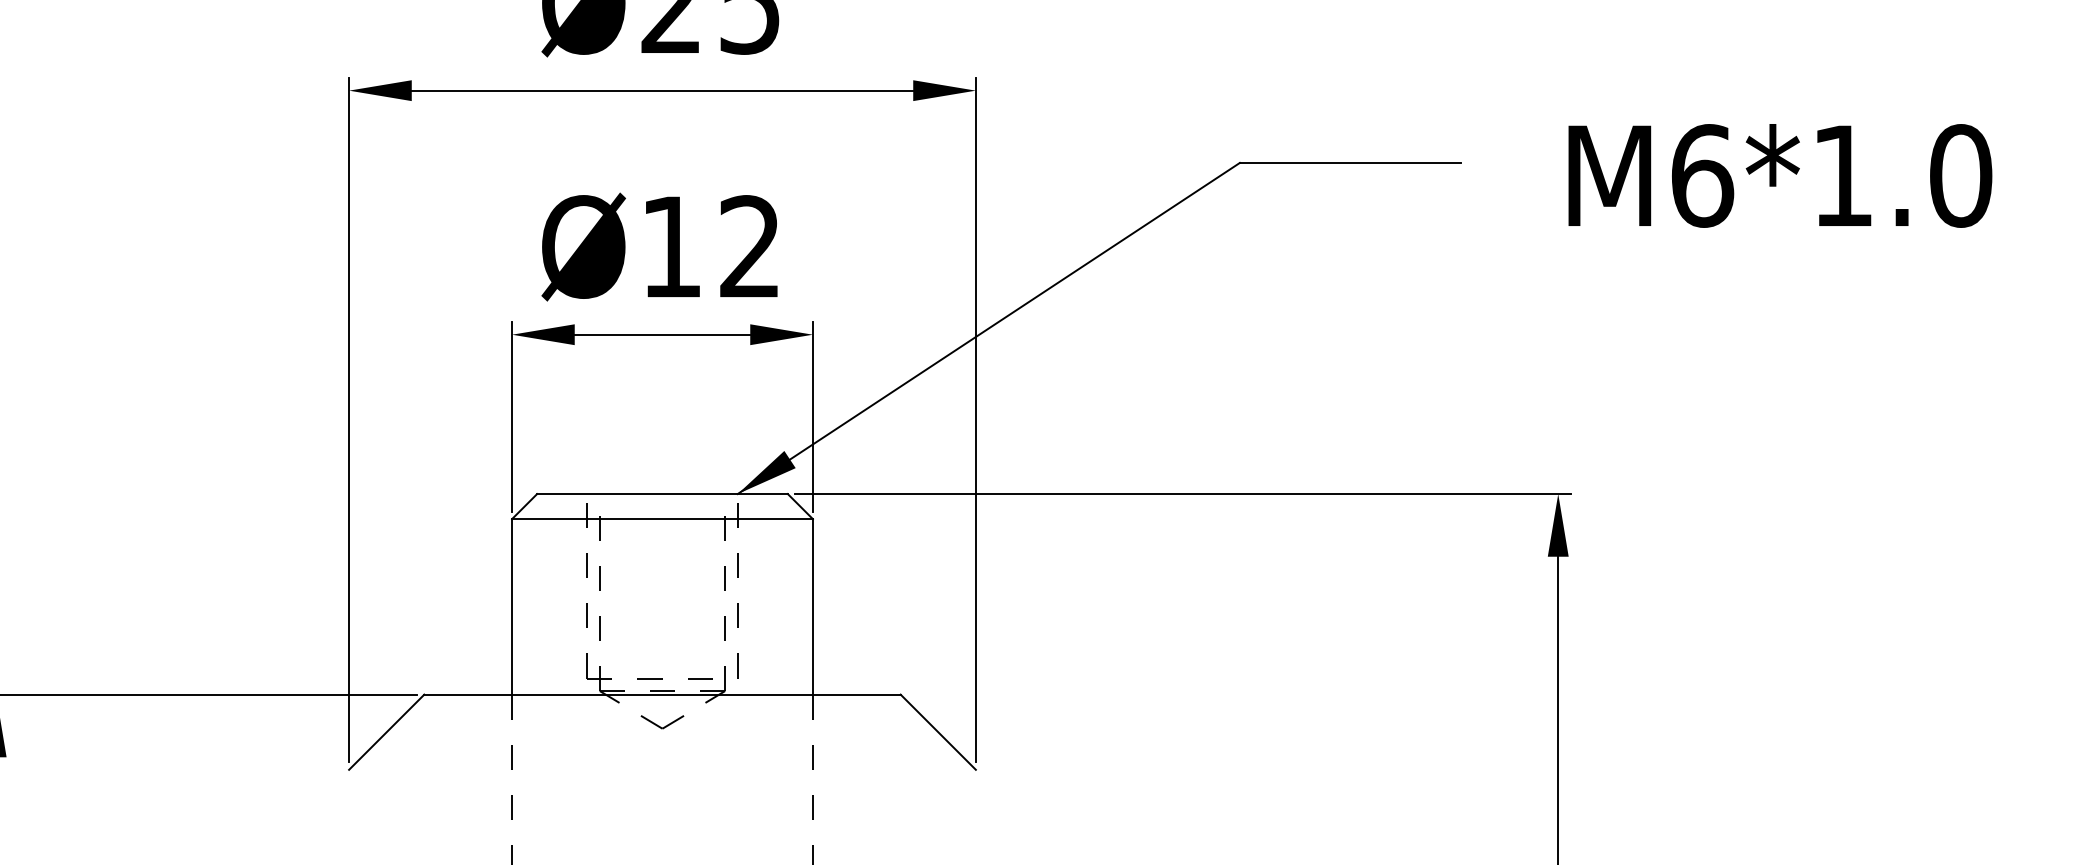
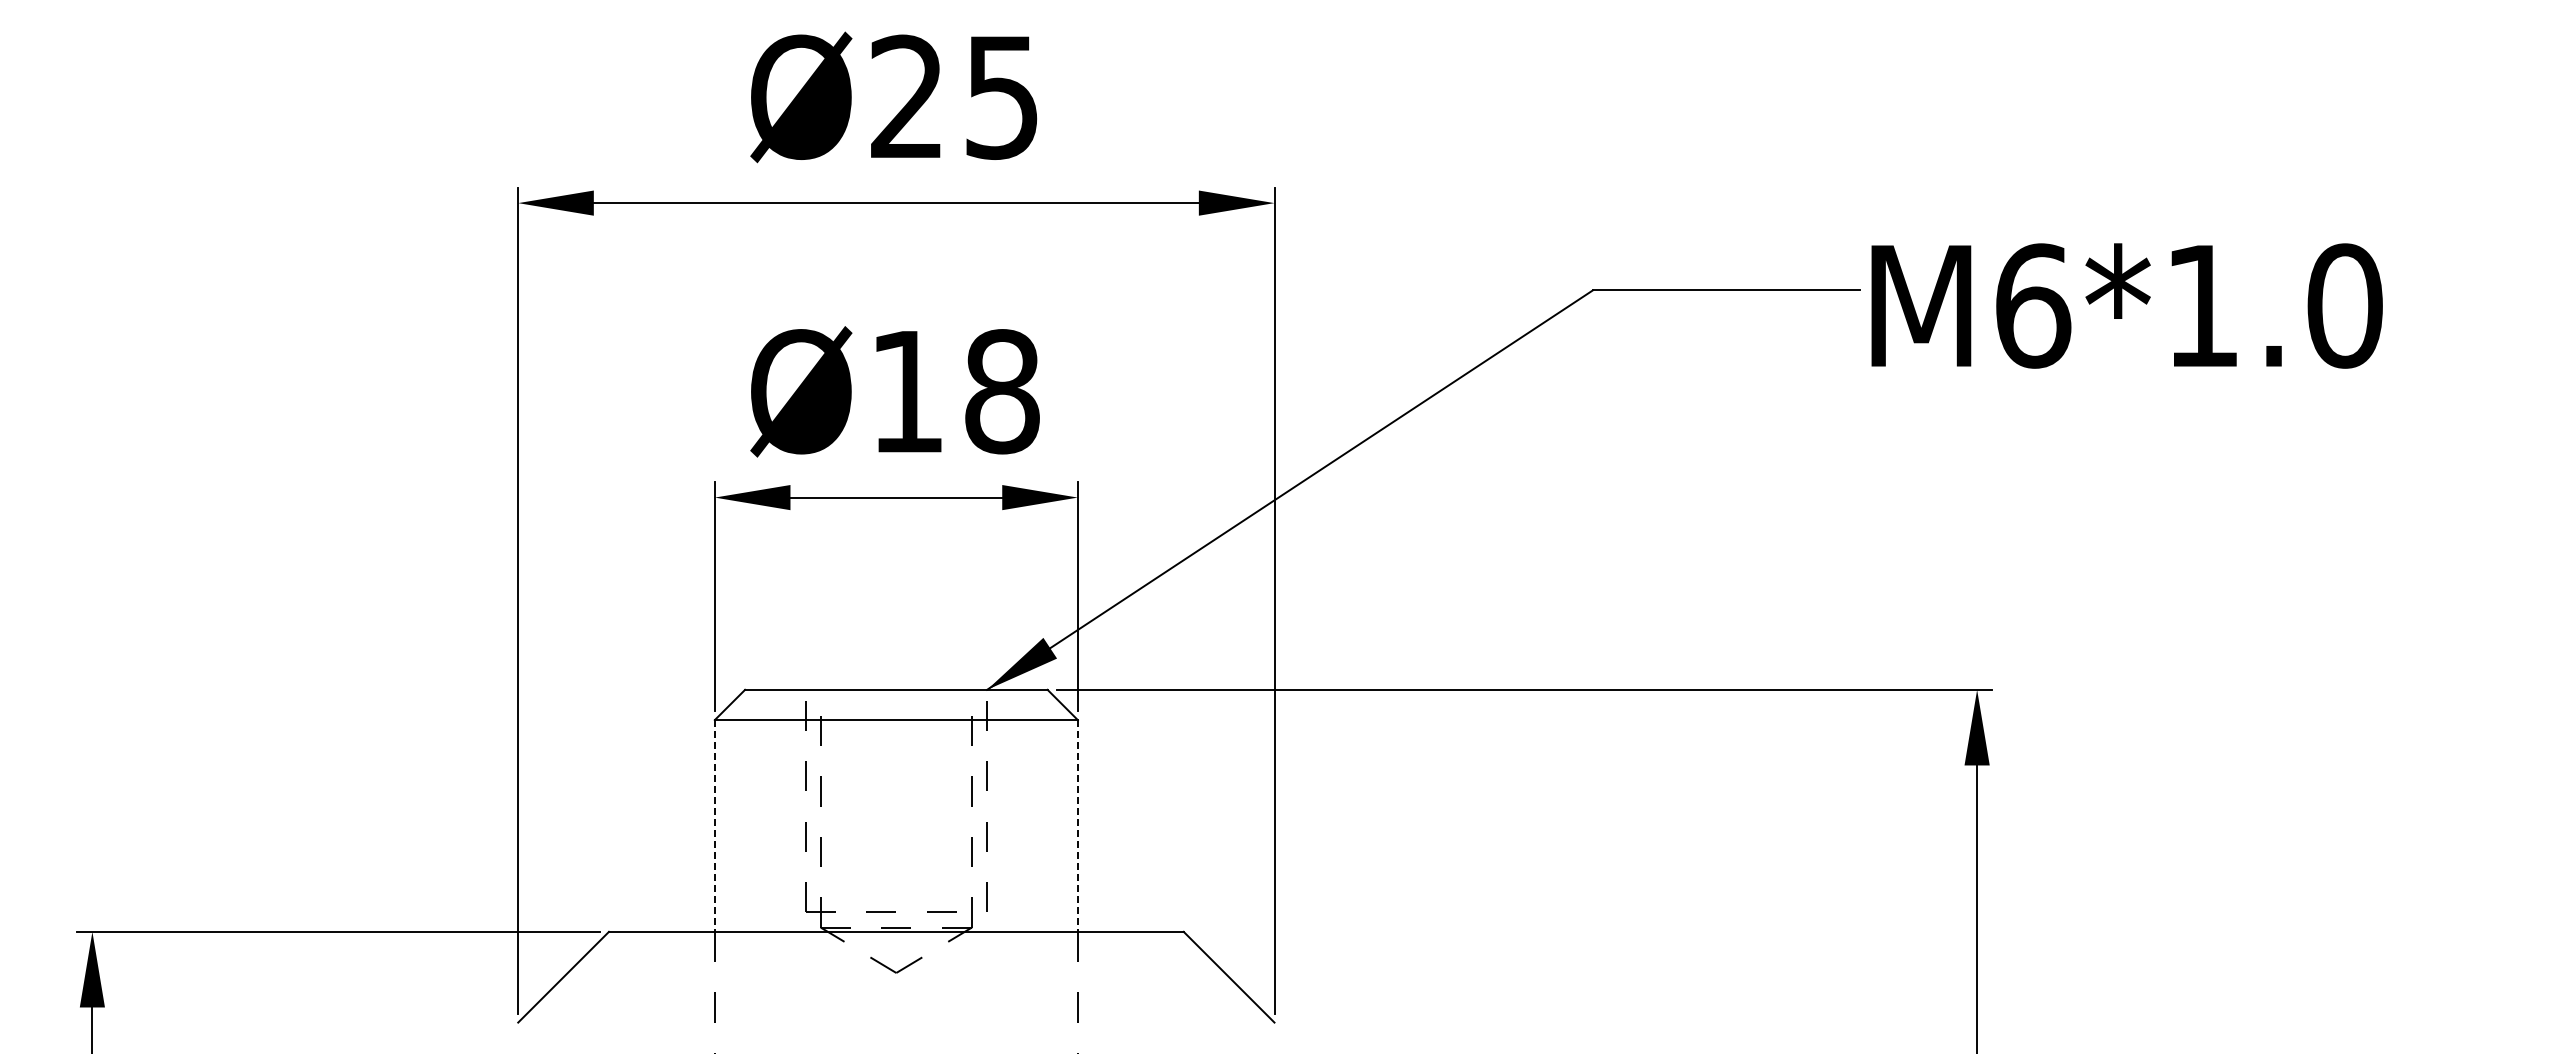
text: (1779, 175) -> (2126, 305), moved
text: (750, 246) -> (1002, 391), Ø12 -> Ø18
line: (511, 606) -> (714, 825), solid -> dashed
line: (812, 606) -> (1077, 825), solid -> dashed

